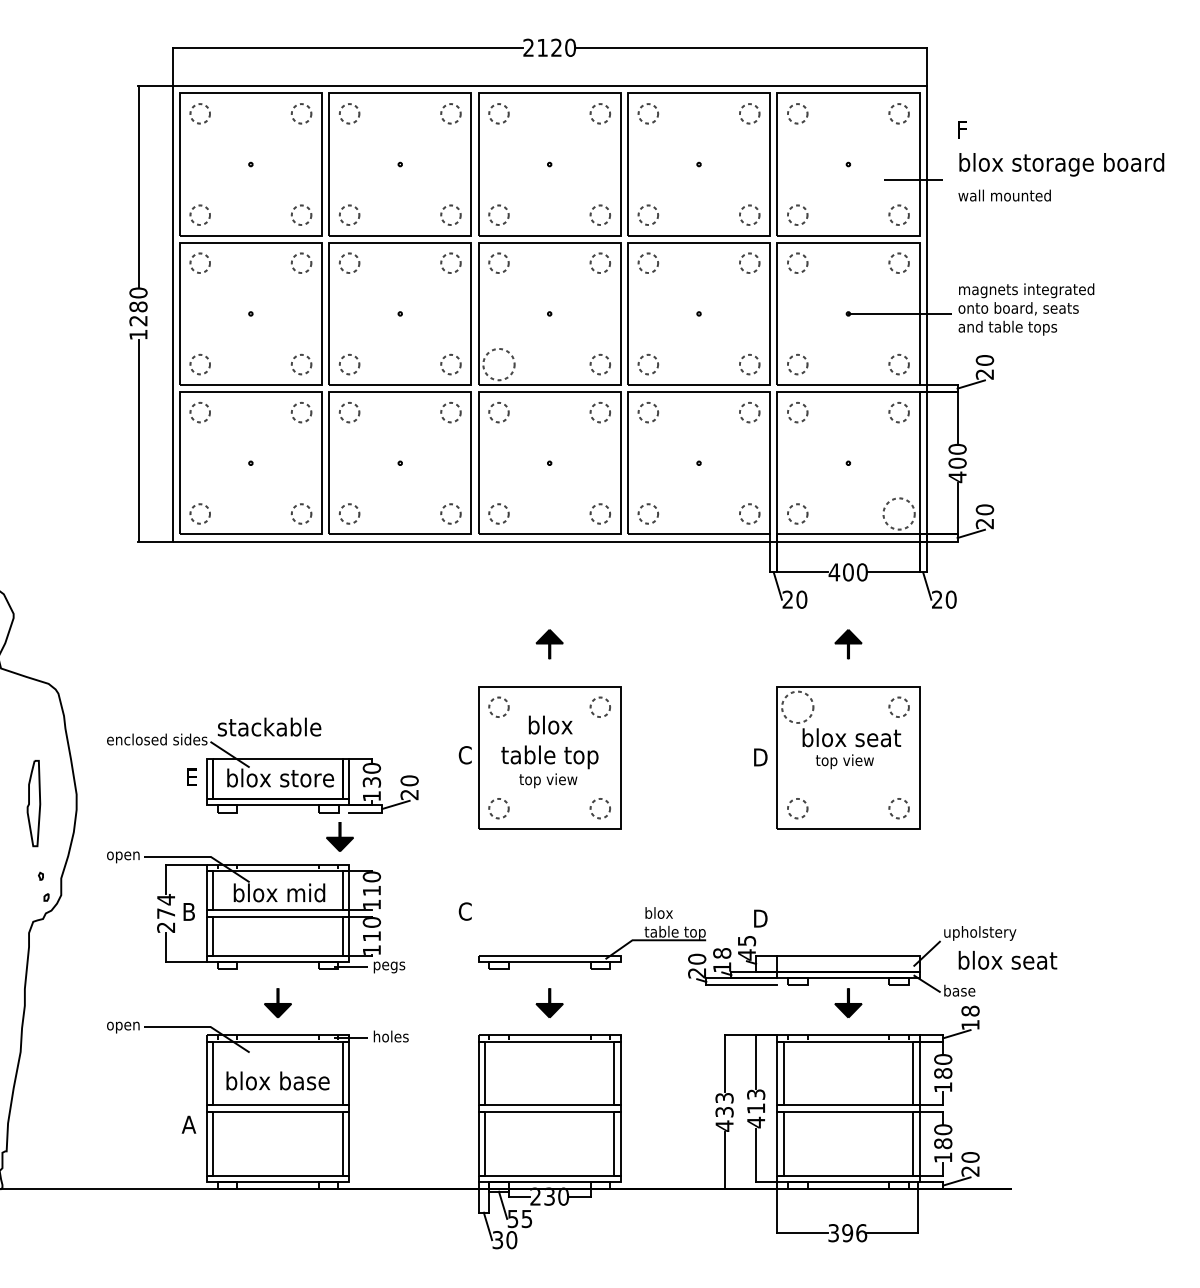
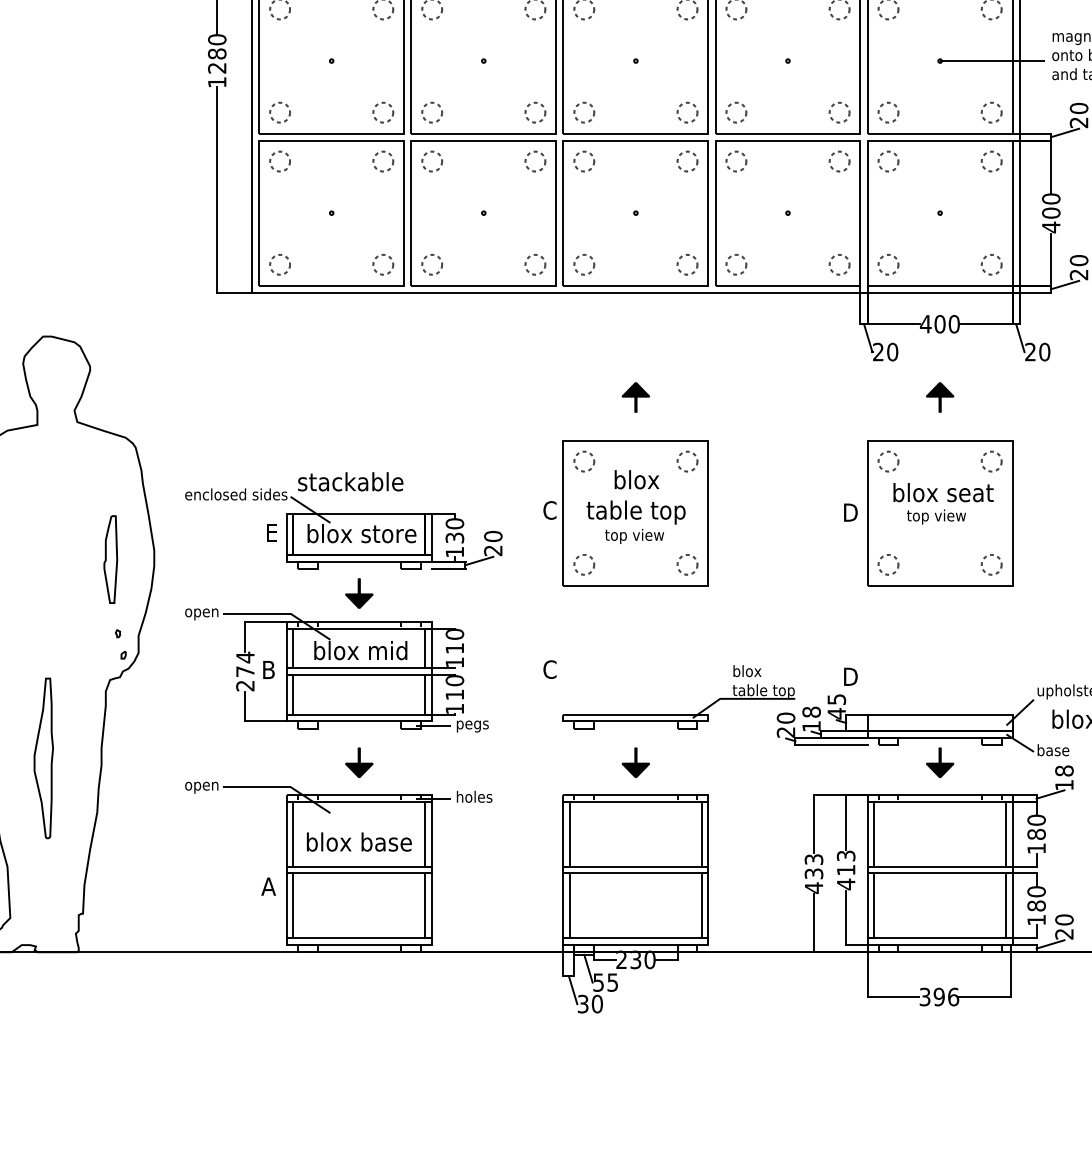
circle: (498, 364) -> (583, 112), size x0.62
circle: (898, 513) -> (991, 264), size x0.62
circle: (797, 707) -> (888, 461), size x0.62
part: (339, 836) -> (358, 593), moved

